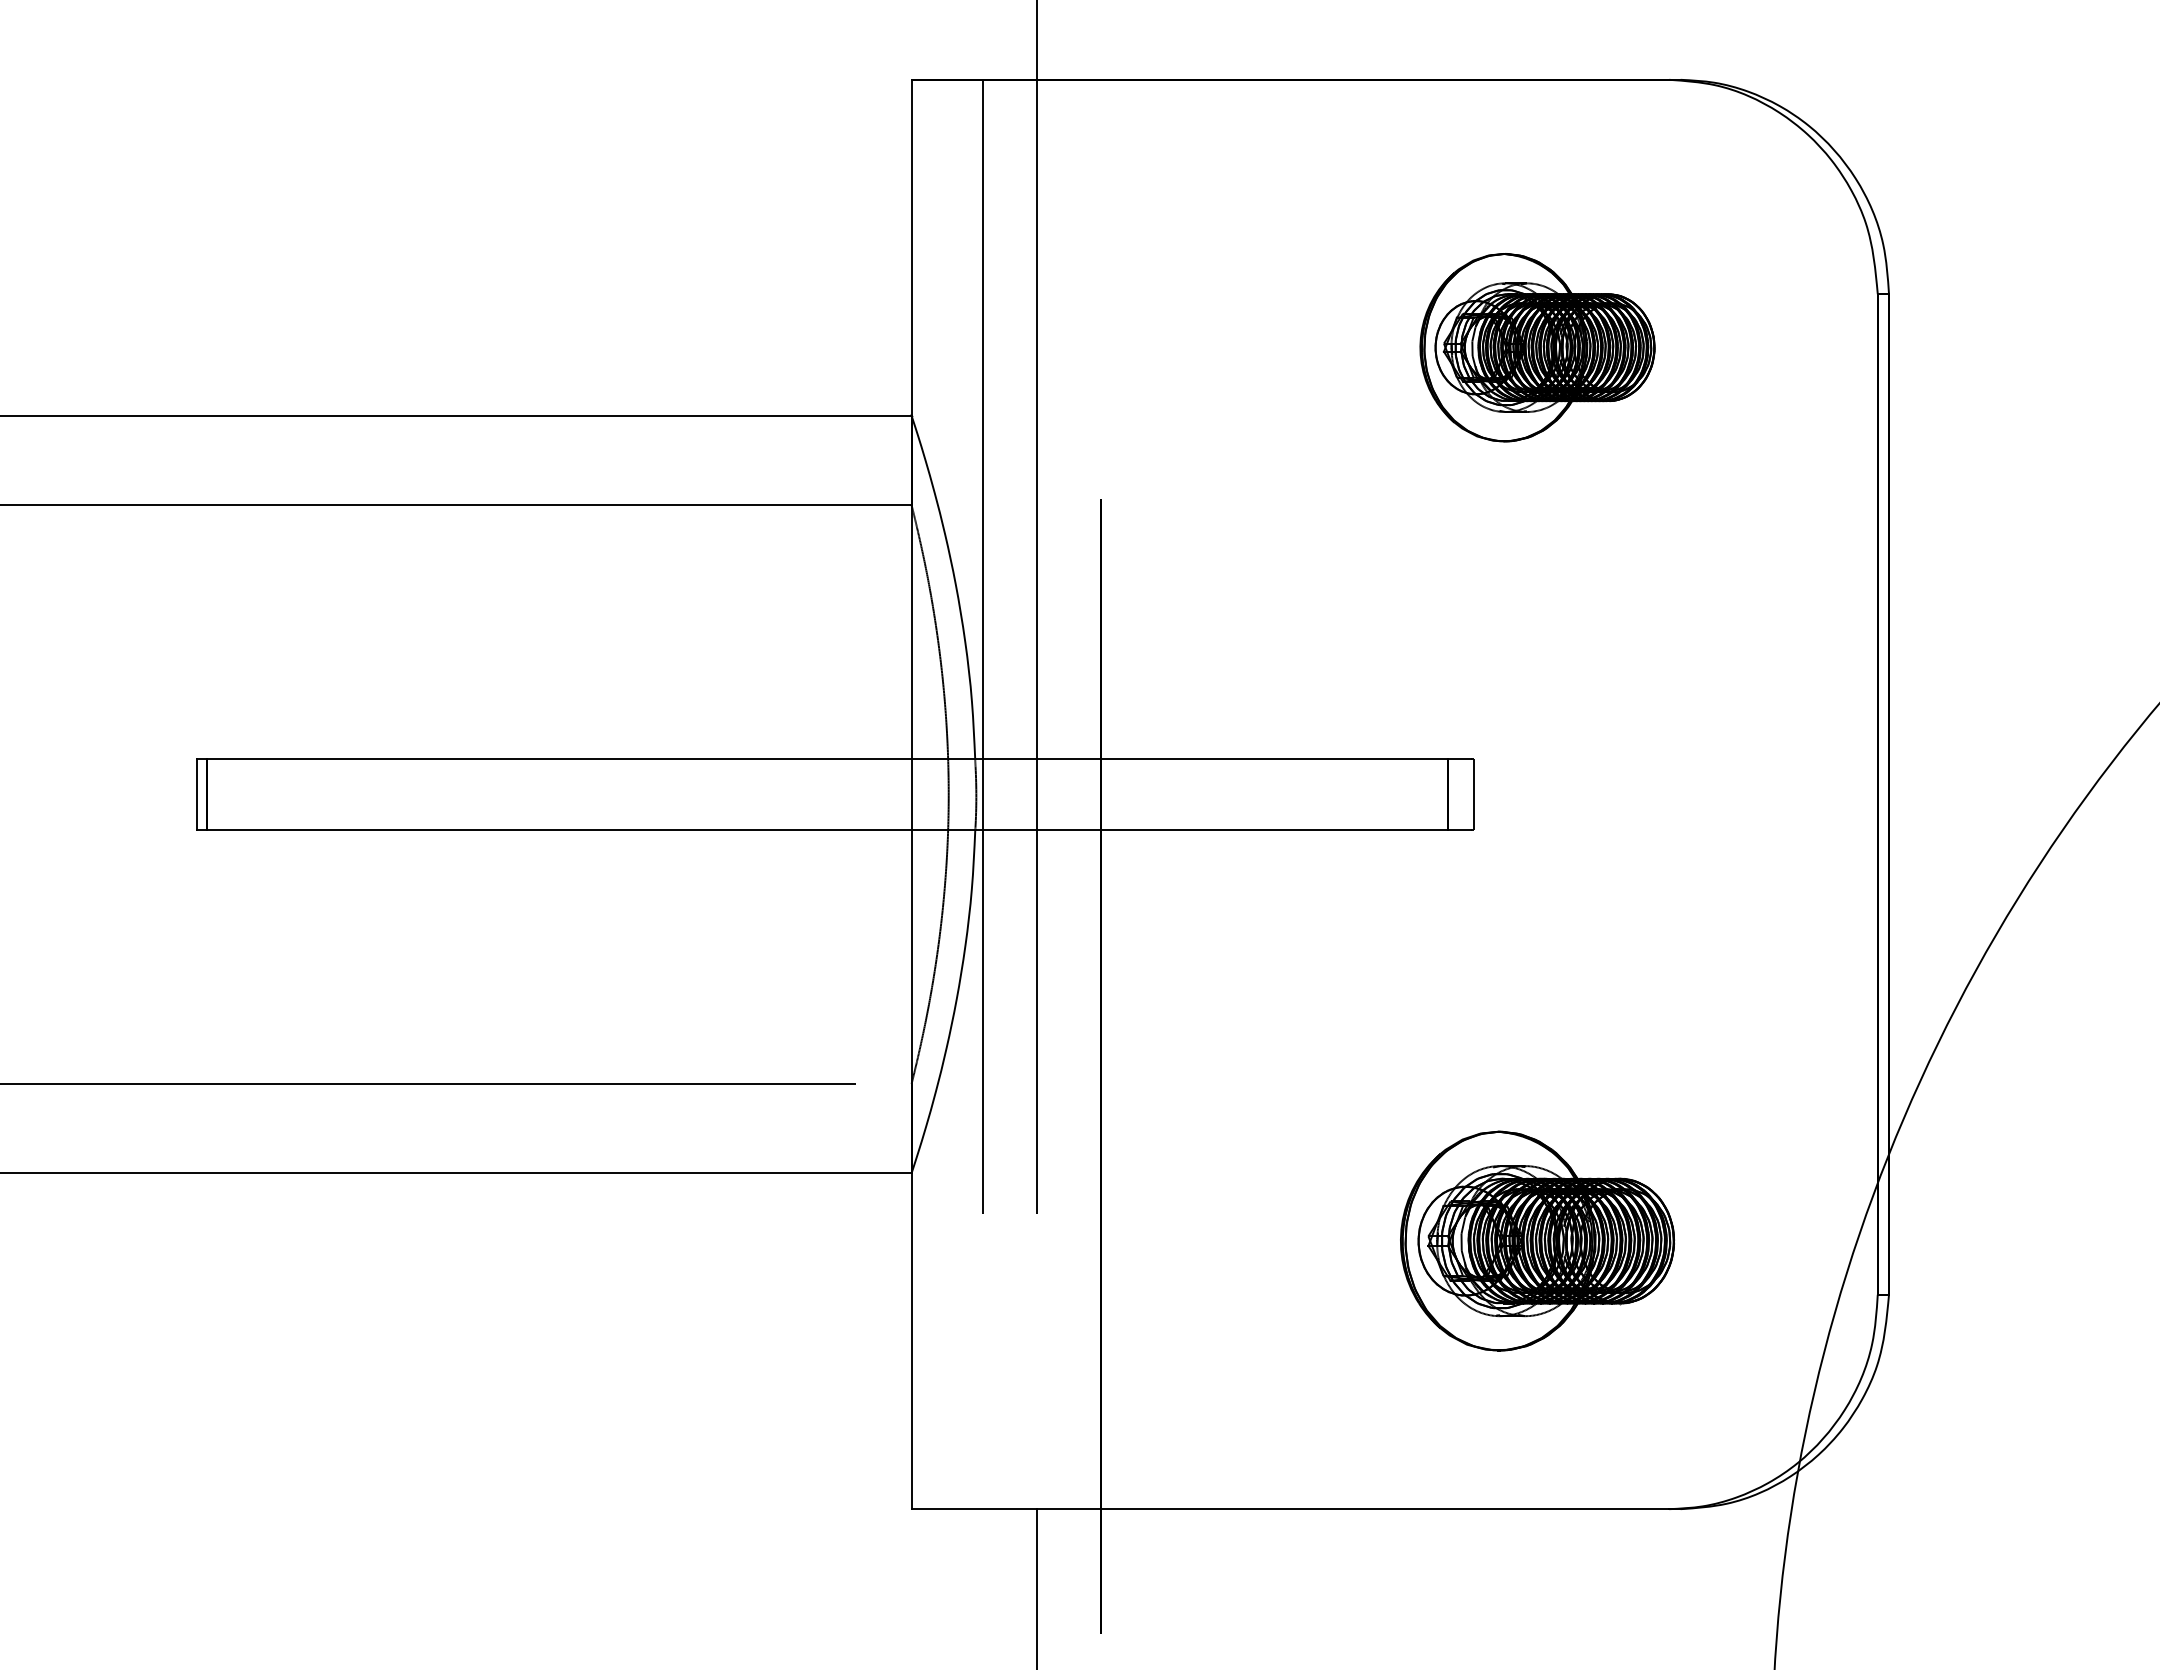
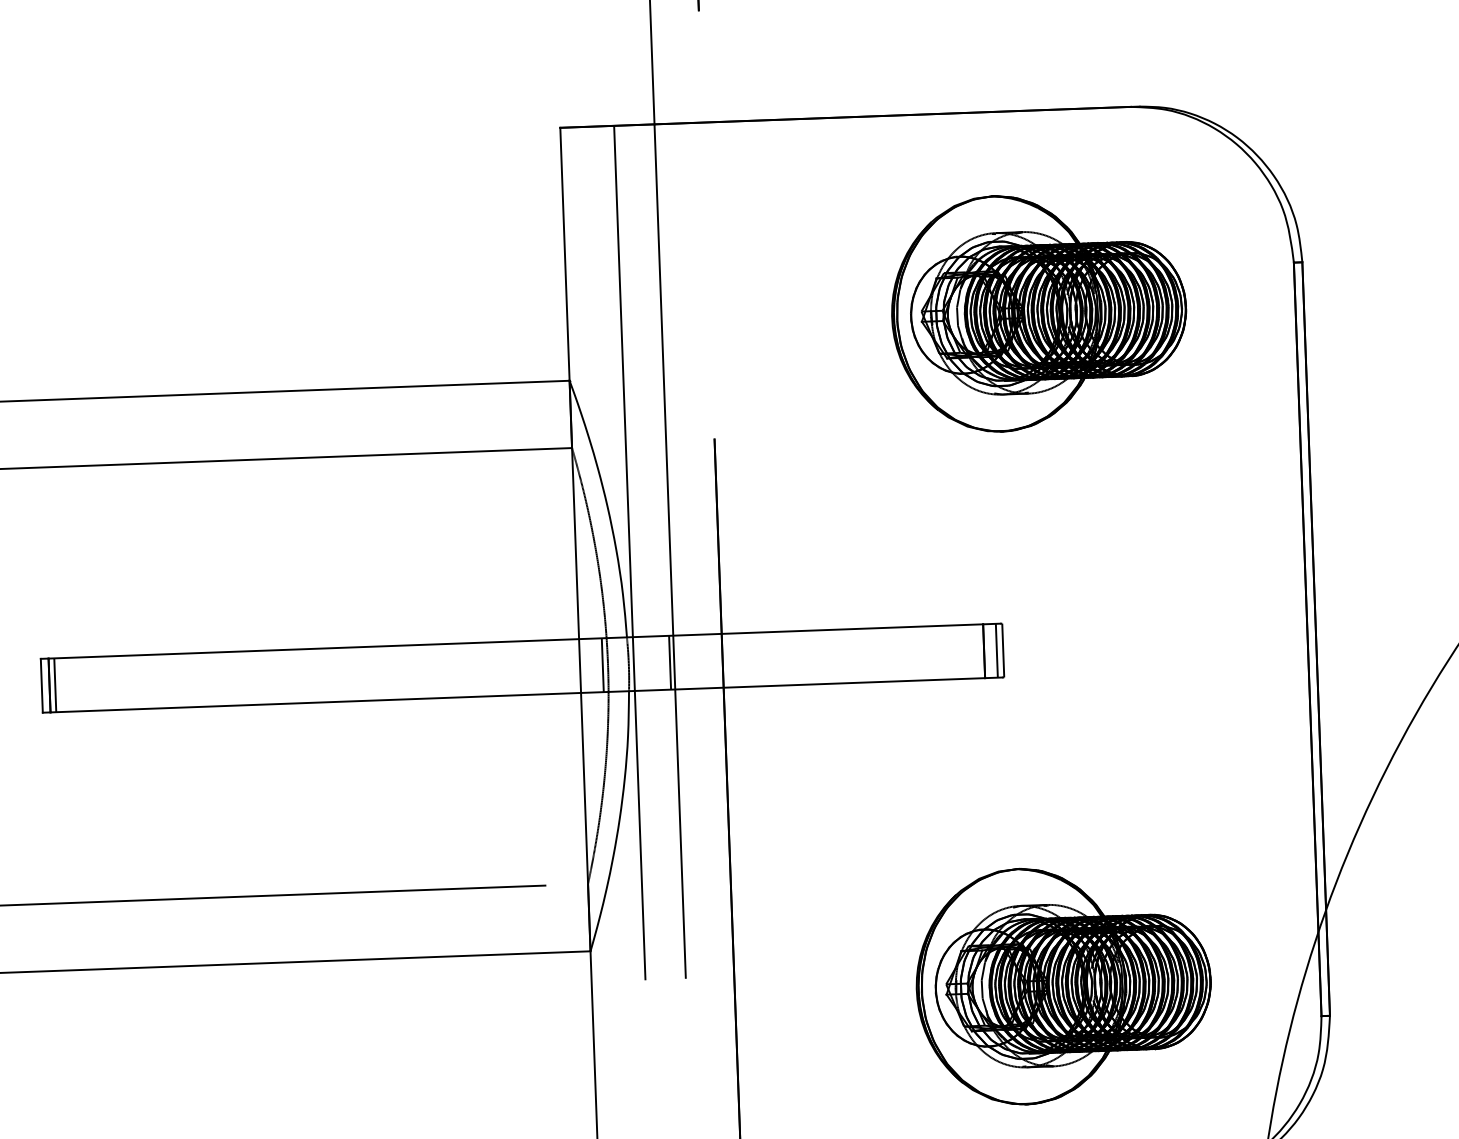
part: (1537, 347) -> (1039, 312), size x1.67
line: (214, 794) -> (55, 685), added
line: (941, 794) -> (602, 665), added
line: (1031, 794) -> (670, 662), added
line: (1465, 794) -> (997, 650), added
part: (1537, 1240) -> (1063, 984), size x1.43

